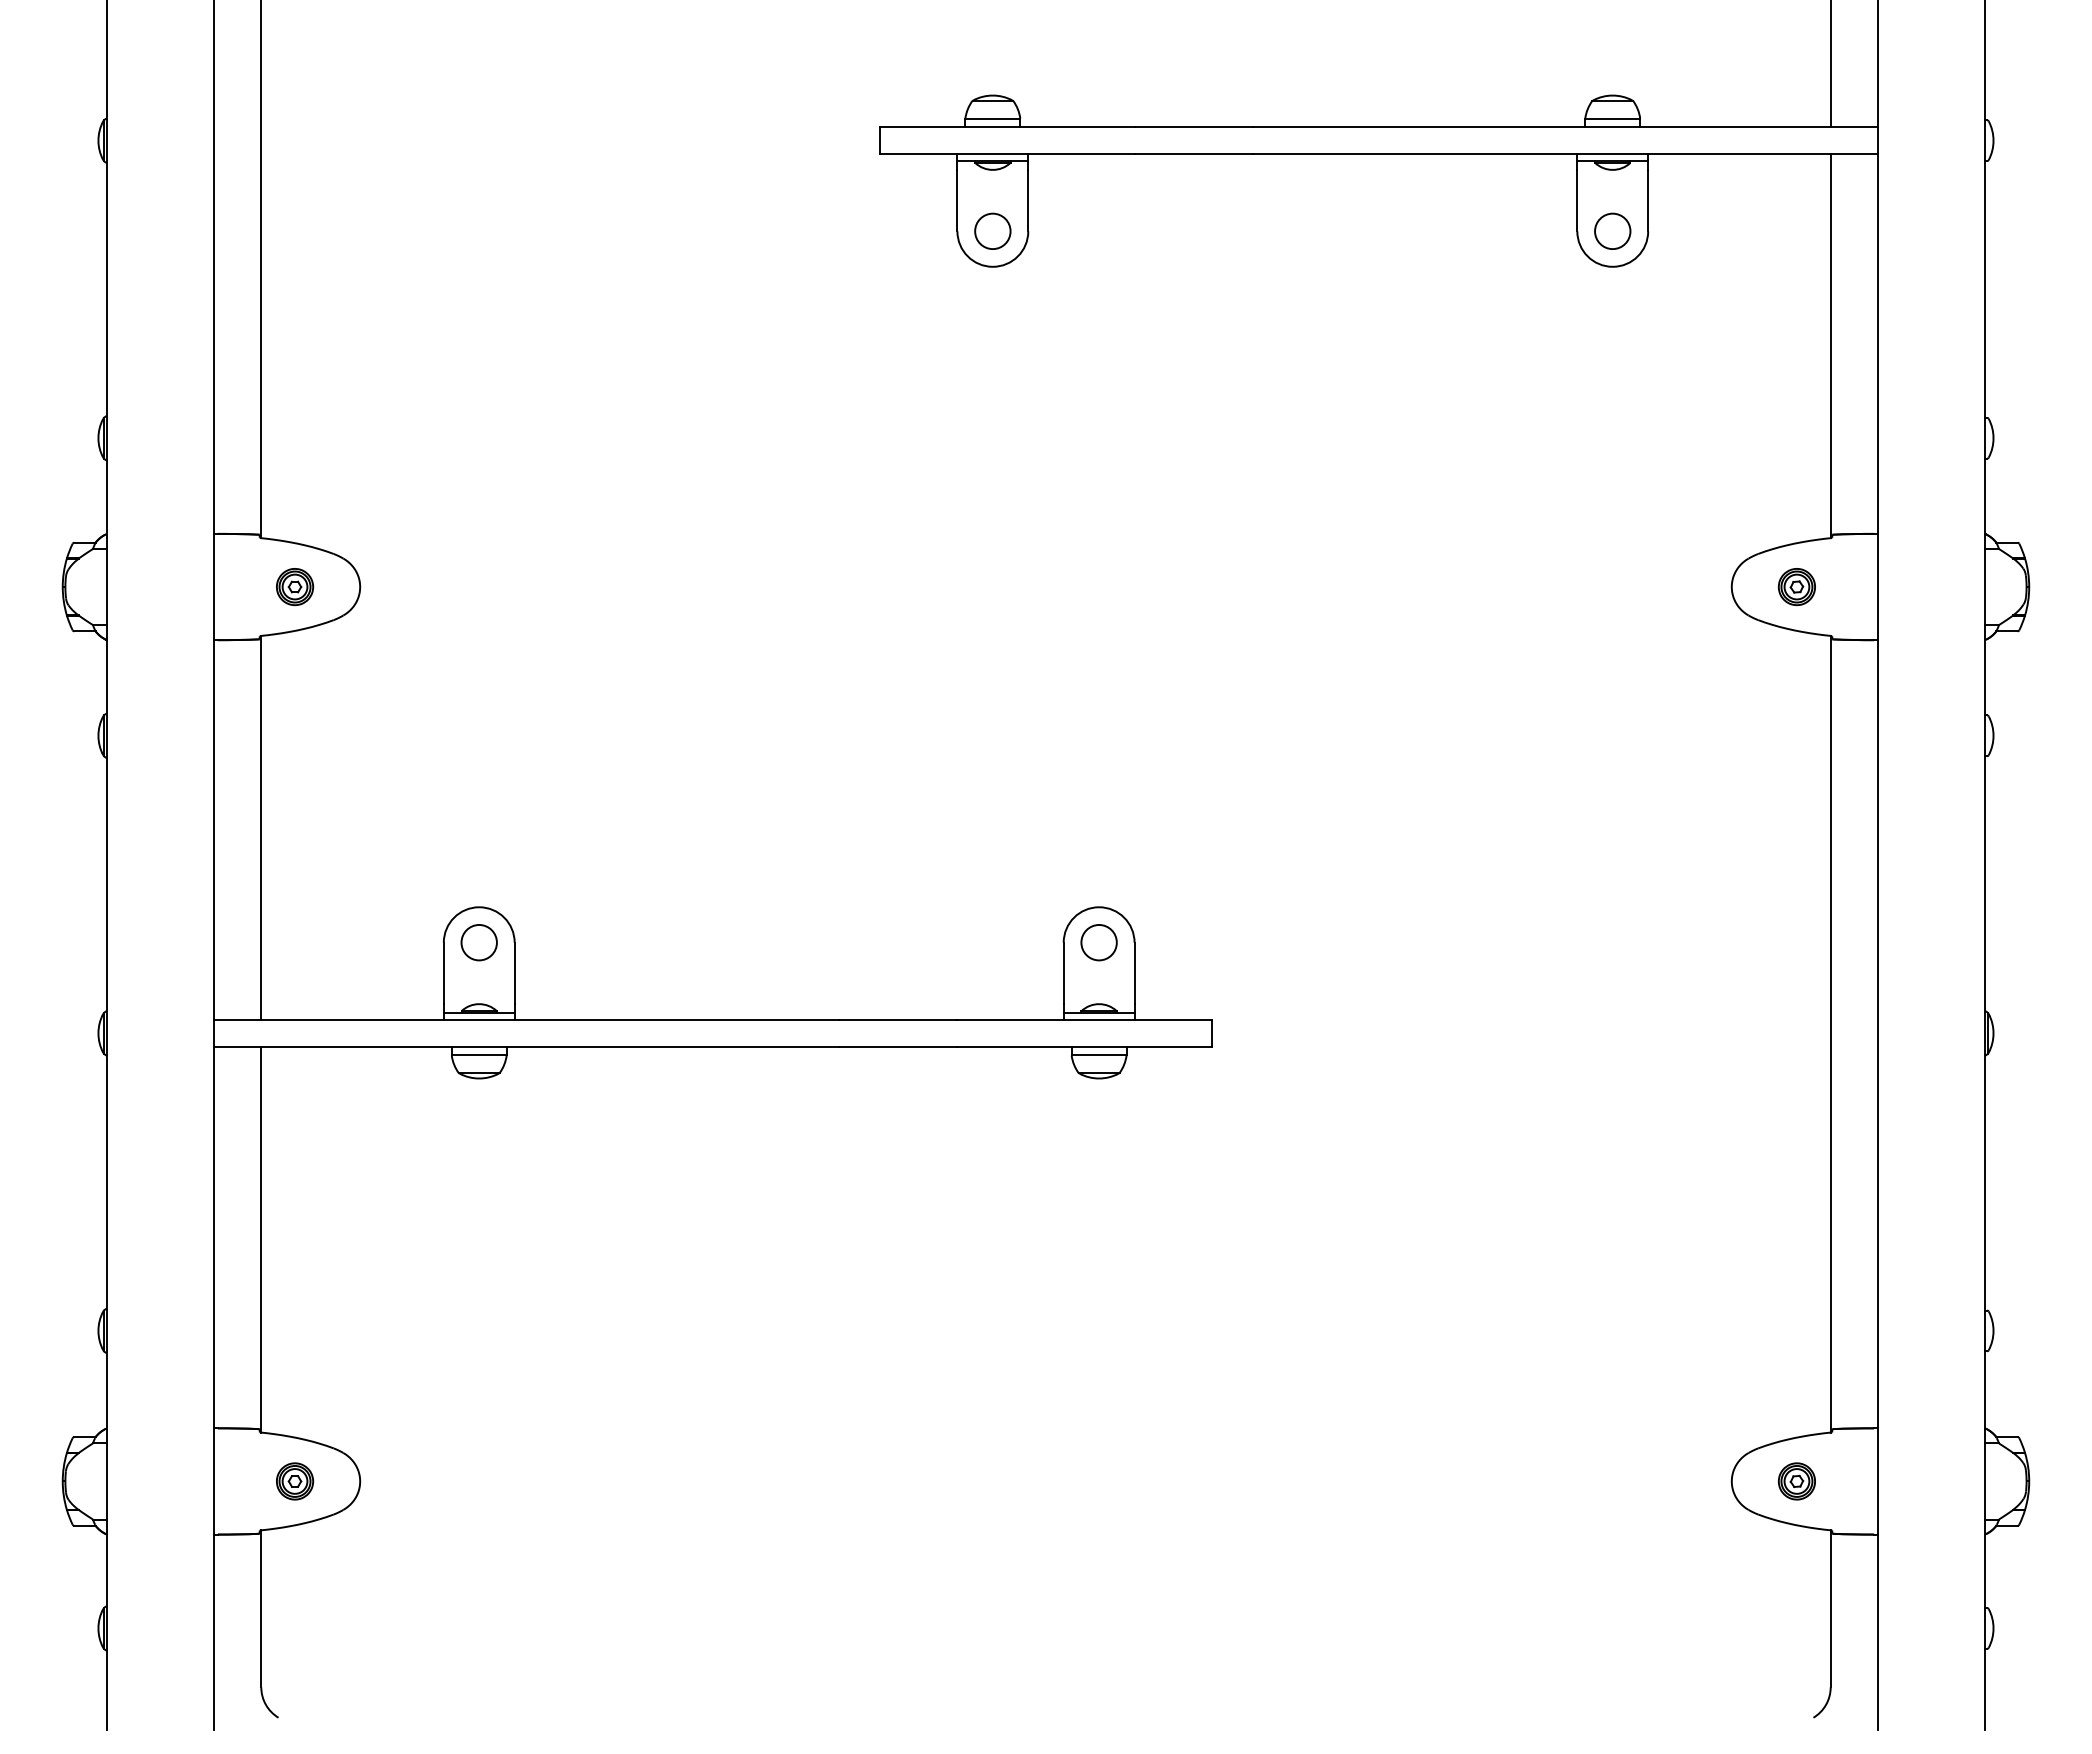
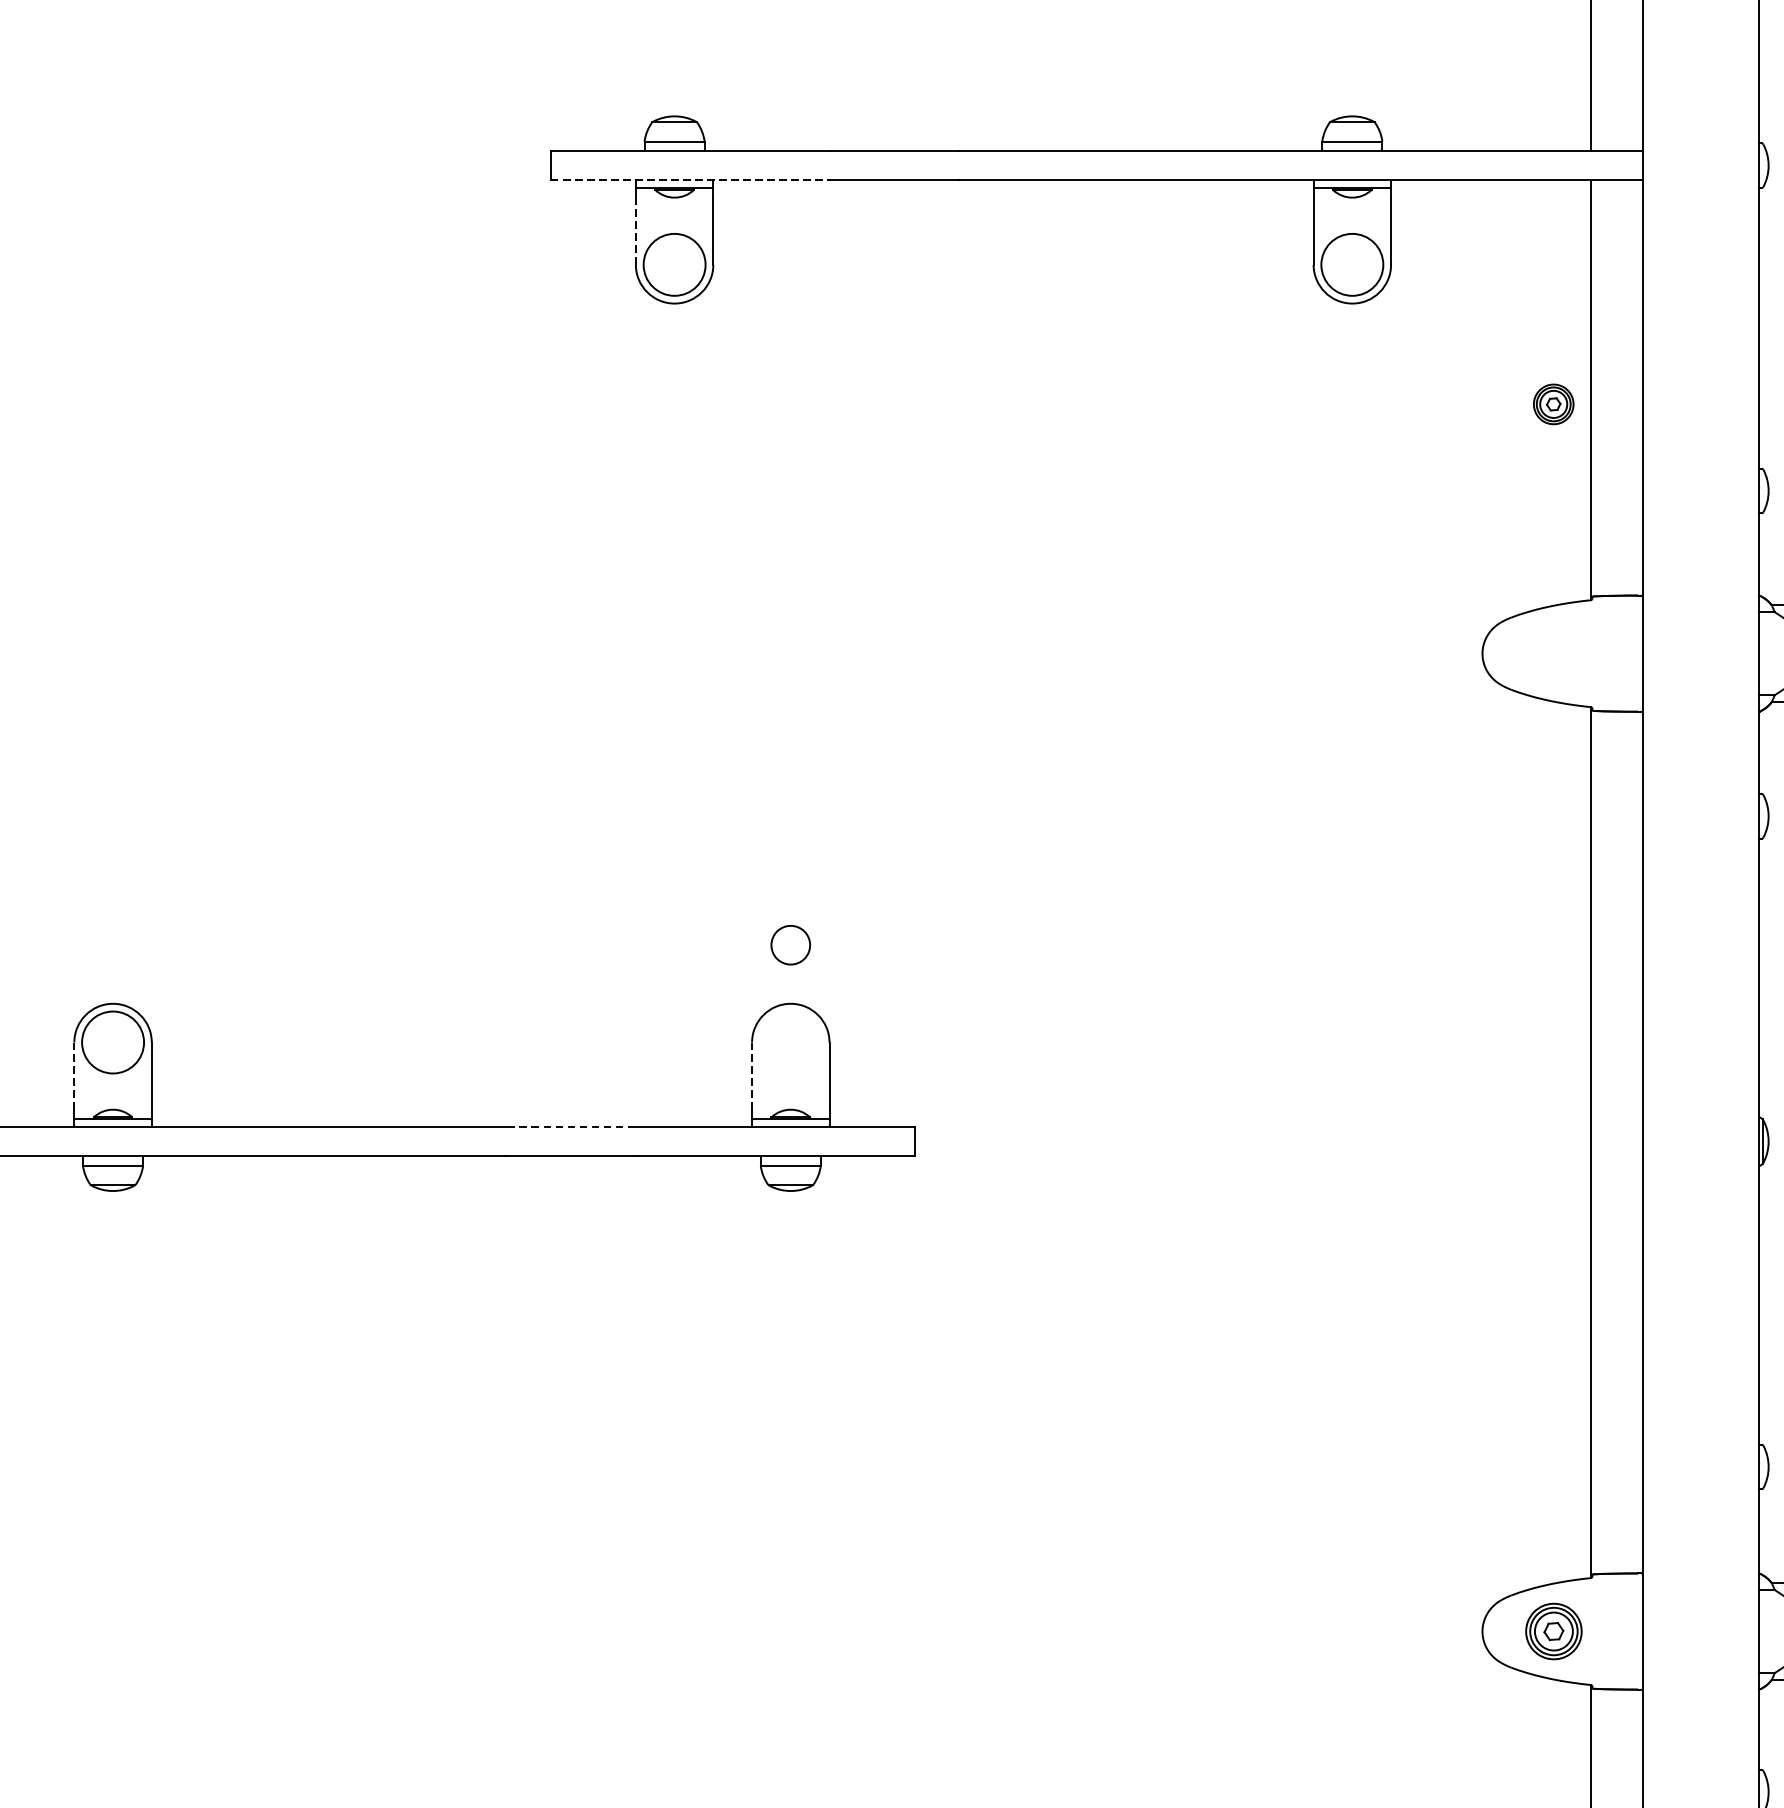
line: (1007, 154) -> (690, 180), solid -> dashed
line: (957, 200) -> (635, 231), solid -> dashed
circle: (992, 231) -> (674, 264), size x1.6
circle: (1612, 231) -> (1352, 264), size x1.6
part: (1796, 587) -> (1553, 404), moved
circle: (478, 942) -> (112, 1042), size x1.6
circle: (1098, 942) -> (790, 945), moved
line: (443, 973) -> (74, 1076), solid -> dashed
line: (1063, 973) -> (751, 1076), solid -> dashed
line: (897, 1020) -> (570, 1127), solid -> dashed
part: (1796, 1481) -> (1553, 1631), size x1.4

